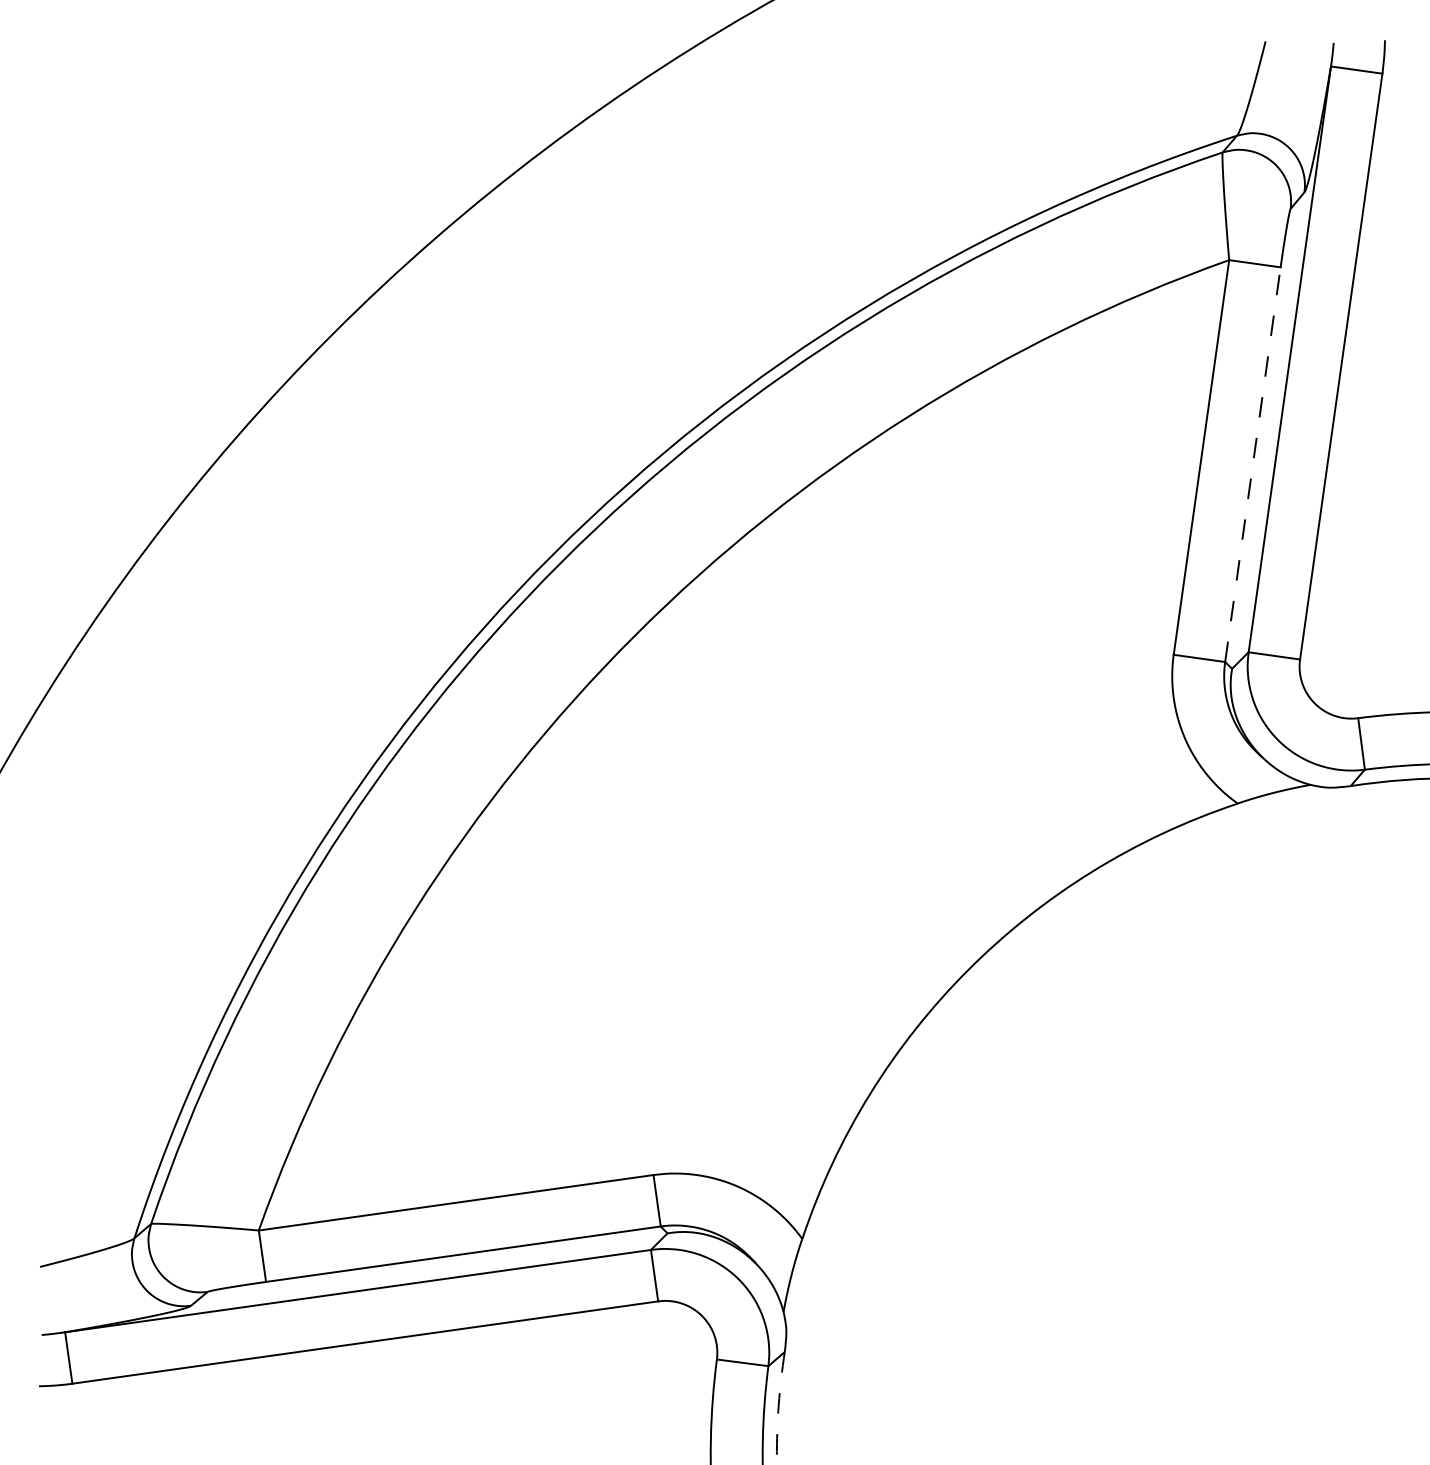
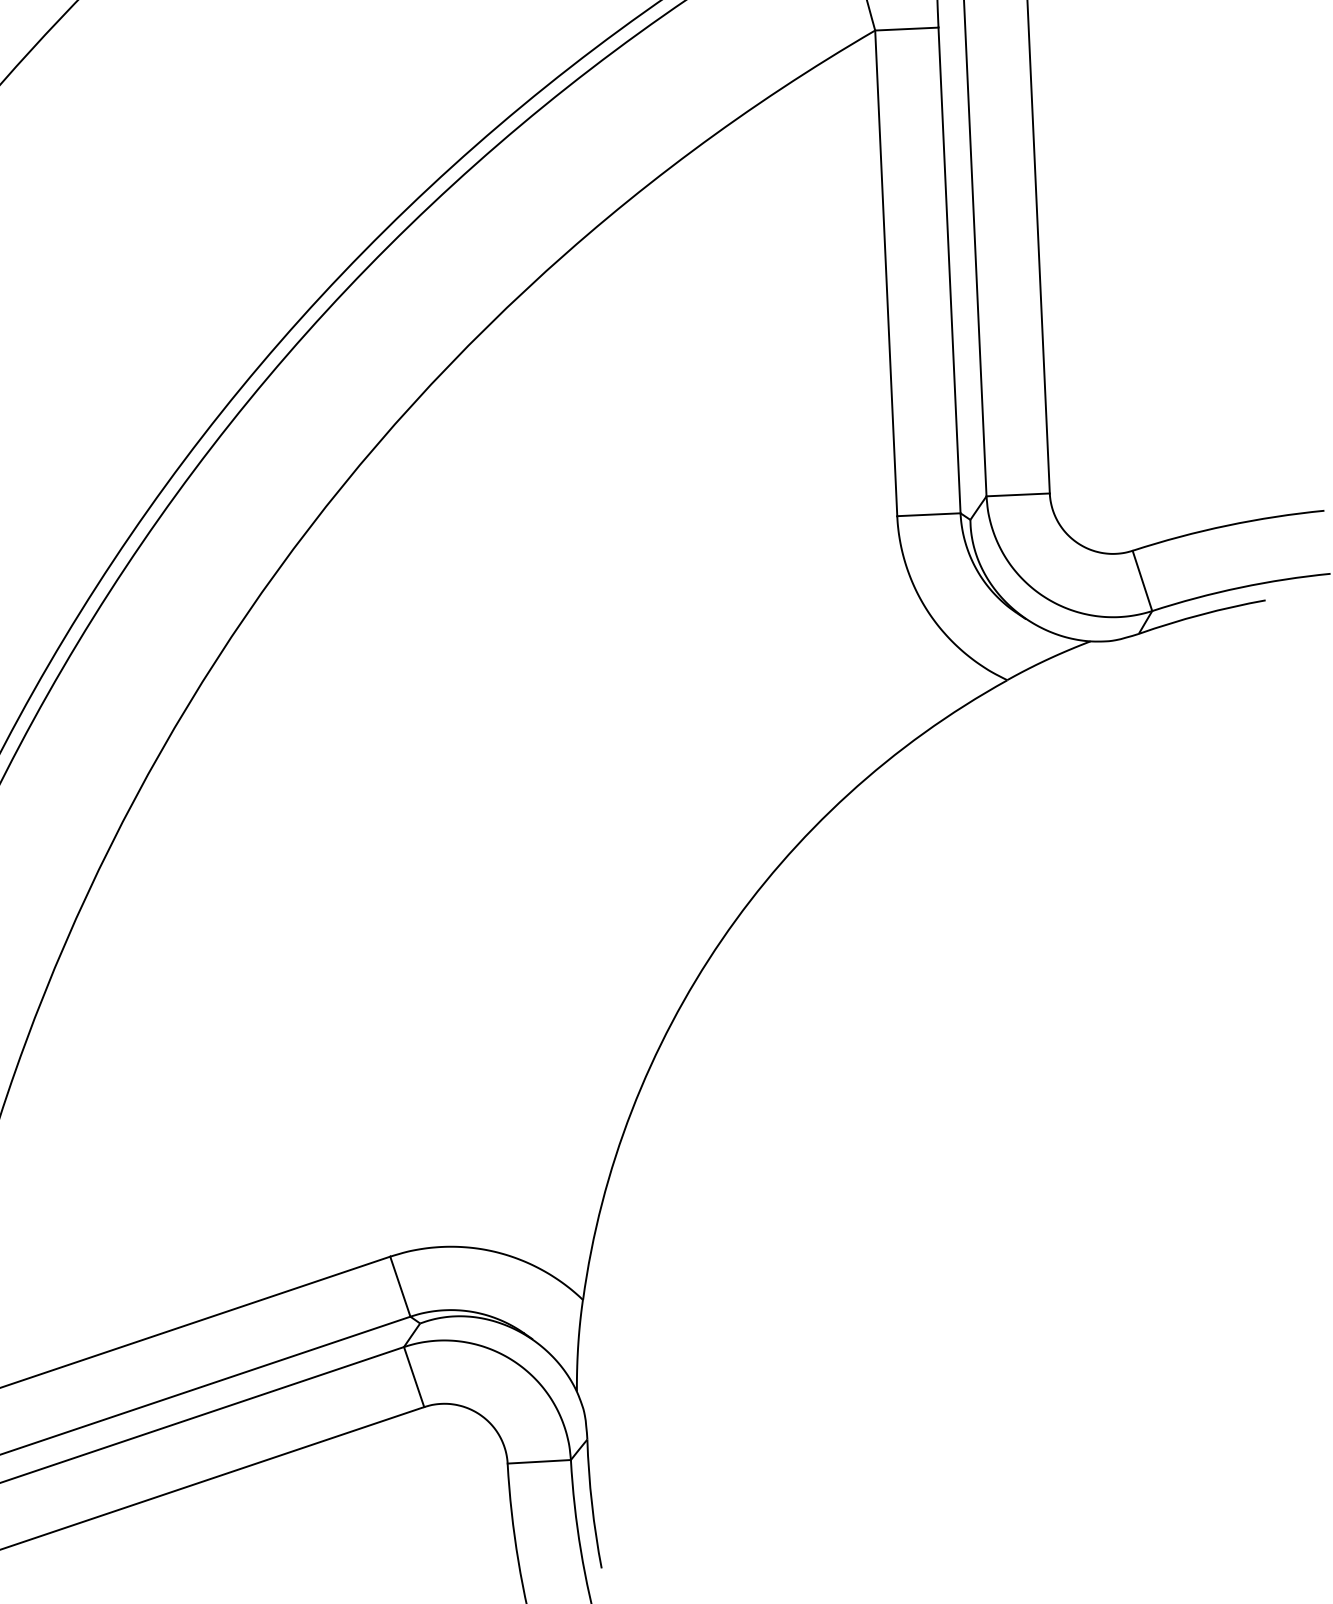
line: (1252, 464) -> (948, 270), dashed -> solid
arc: (778, 1405) -> (591, 1504), dashed -> solid

